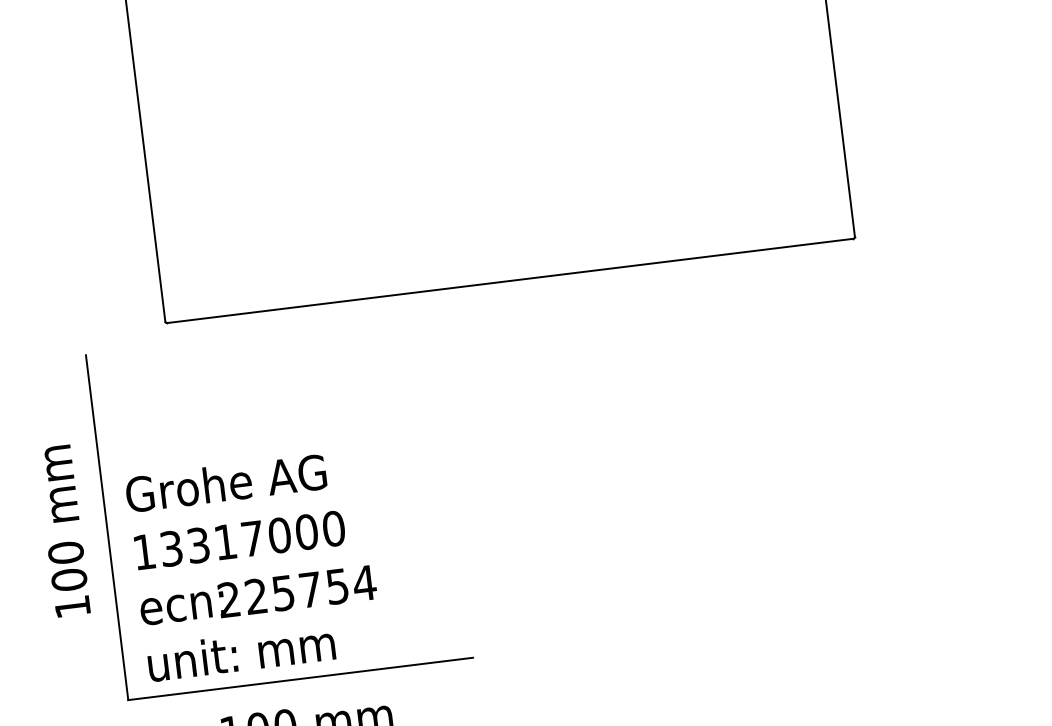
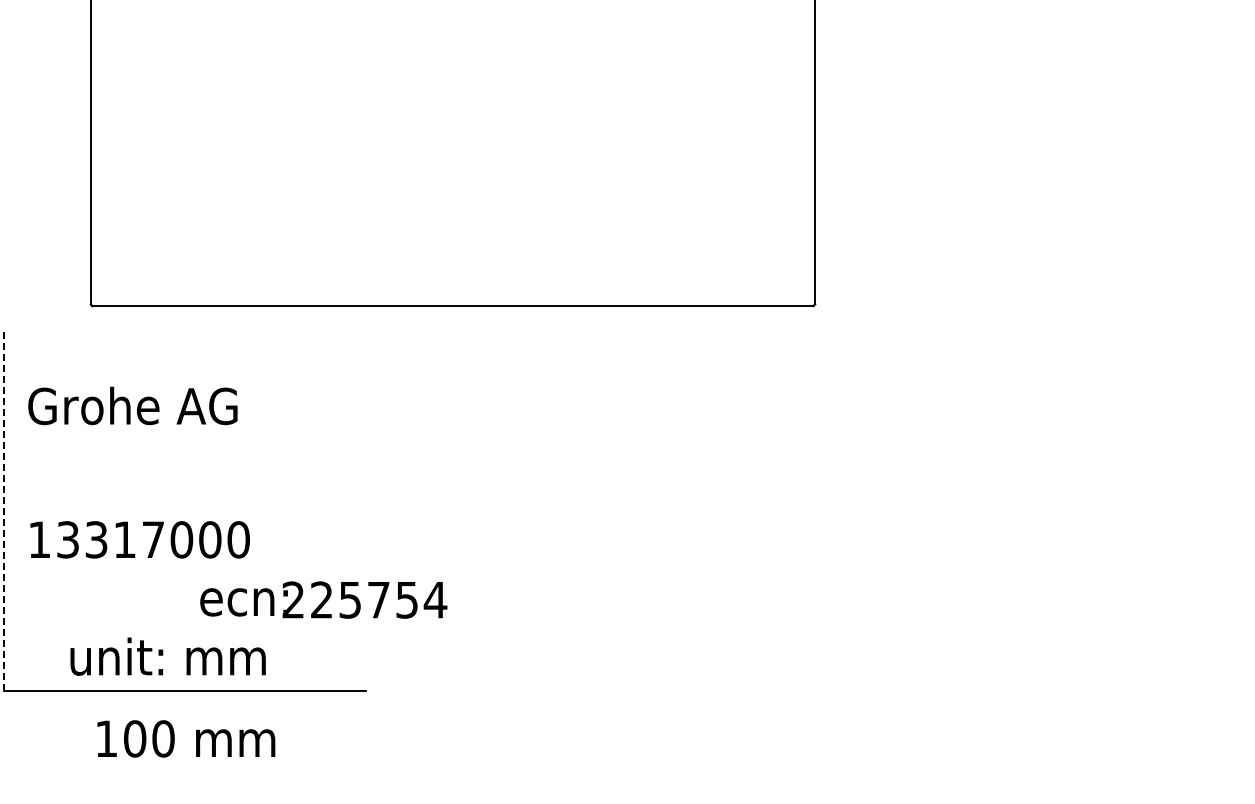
text: (225, 482) -> (132, 405), moved
line: (107, 527) -> (4, 509), solid -> dashed
text: (257, 595) -> (323, 599), moved
text: (240, 652) -> (167, 656), moved

